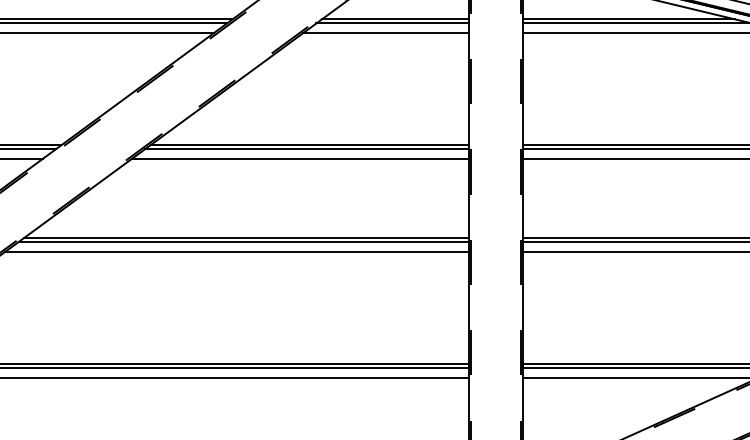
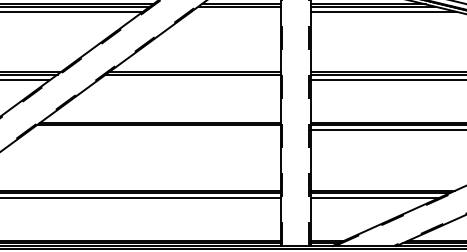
line: (386, 32) -> (236, 11), removed
line: (299, 158) -> (189, 79), removed
line: (236, 252) -> (155, 130), removed

